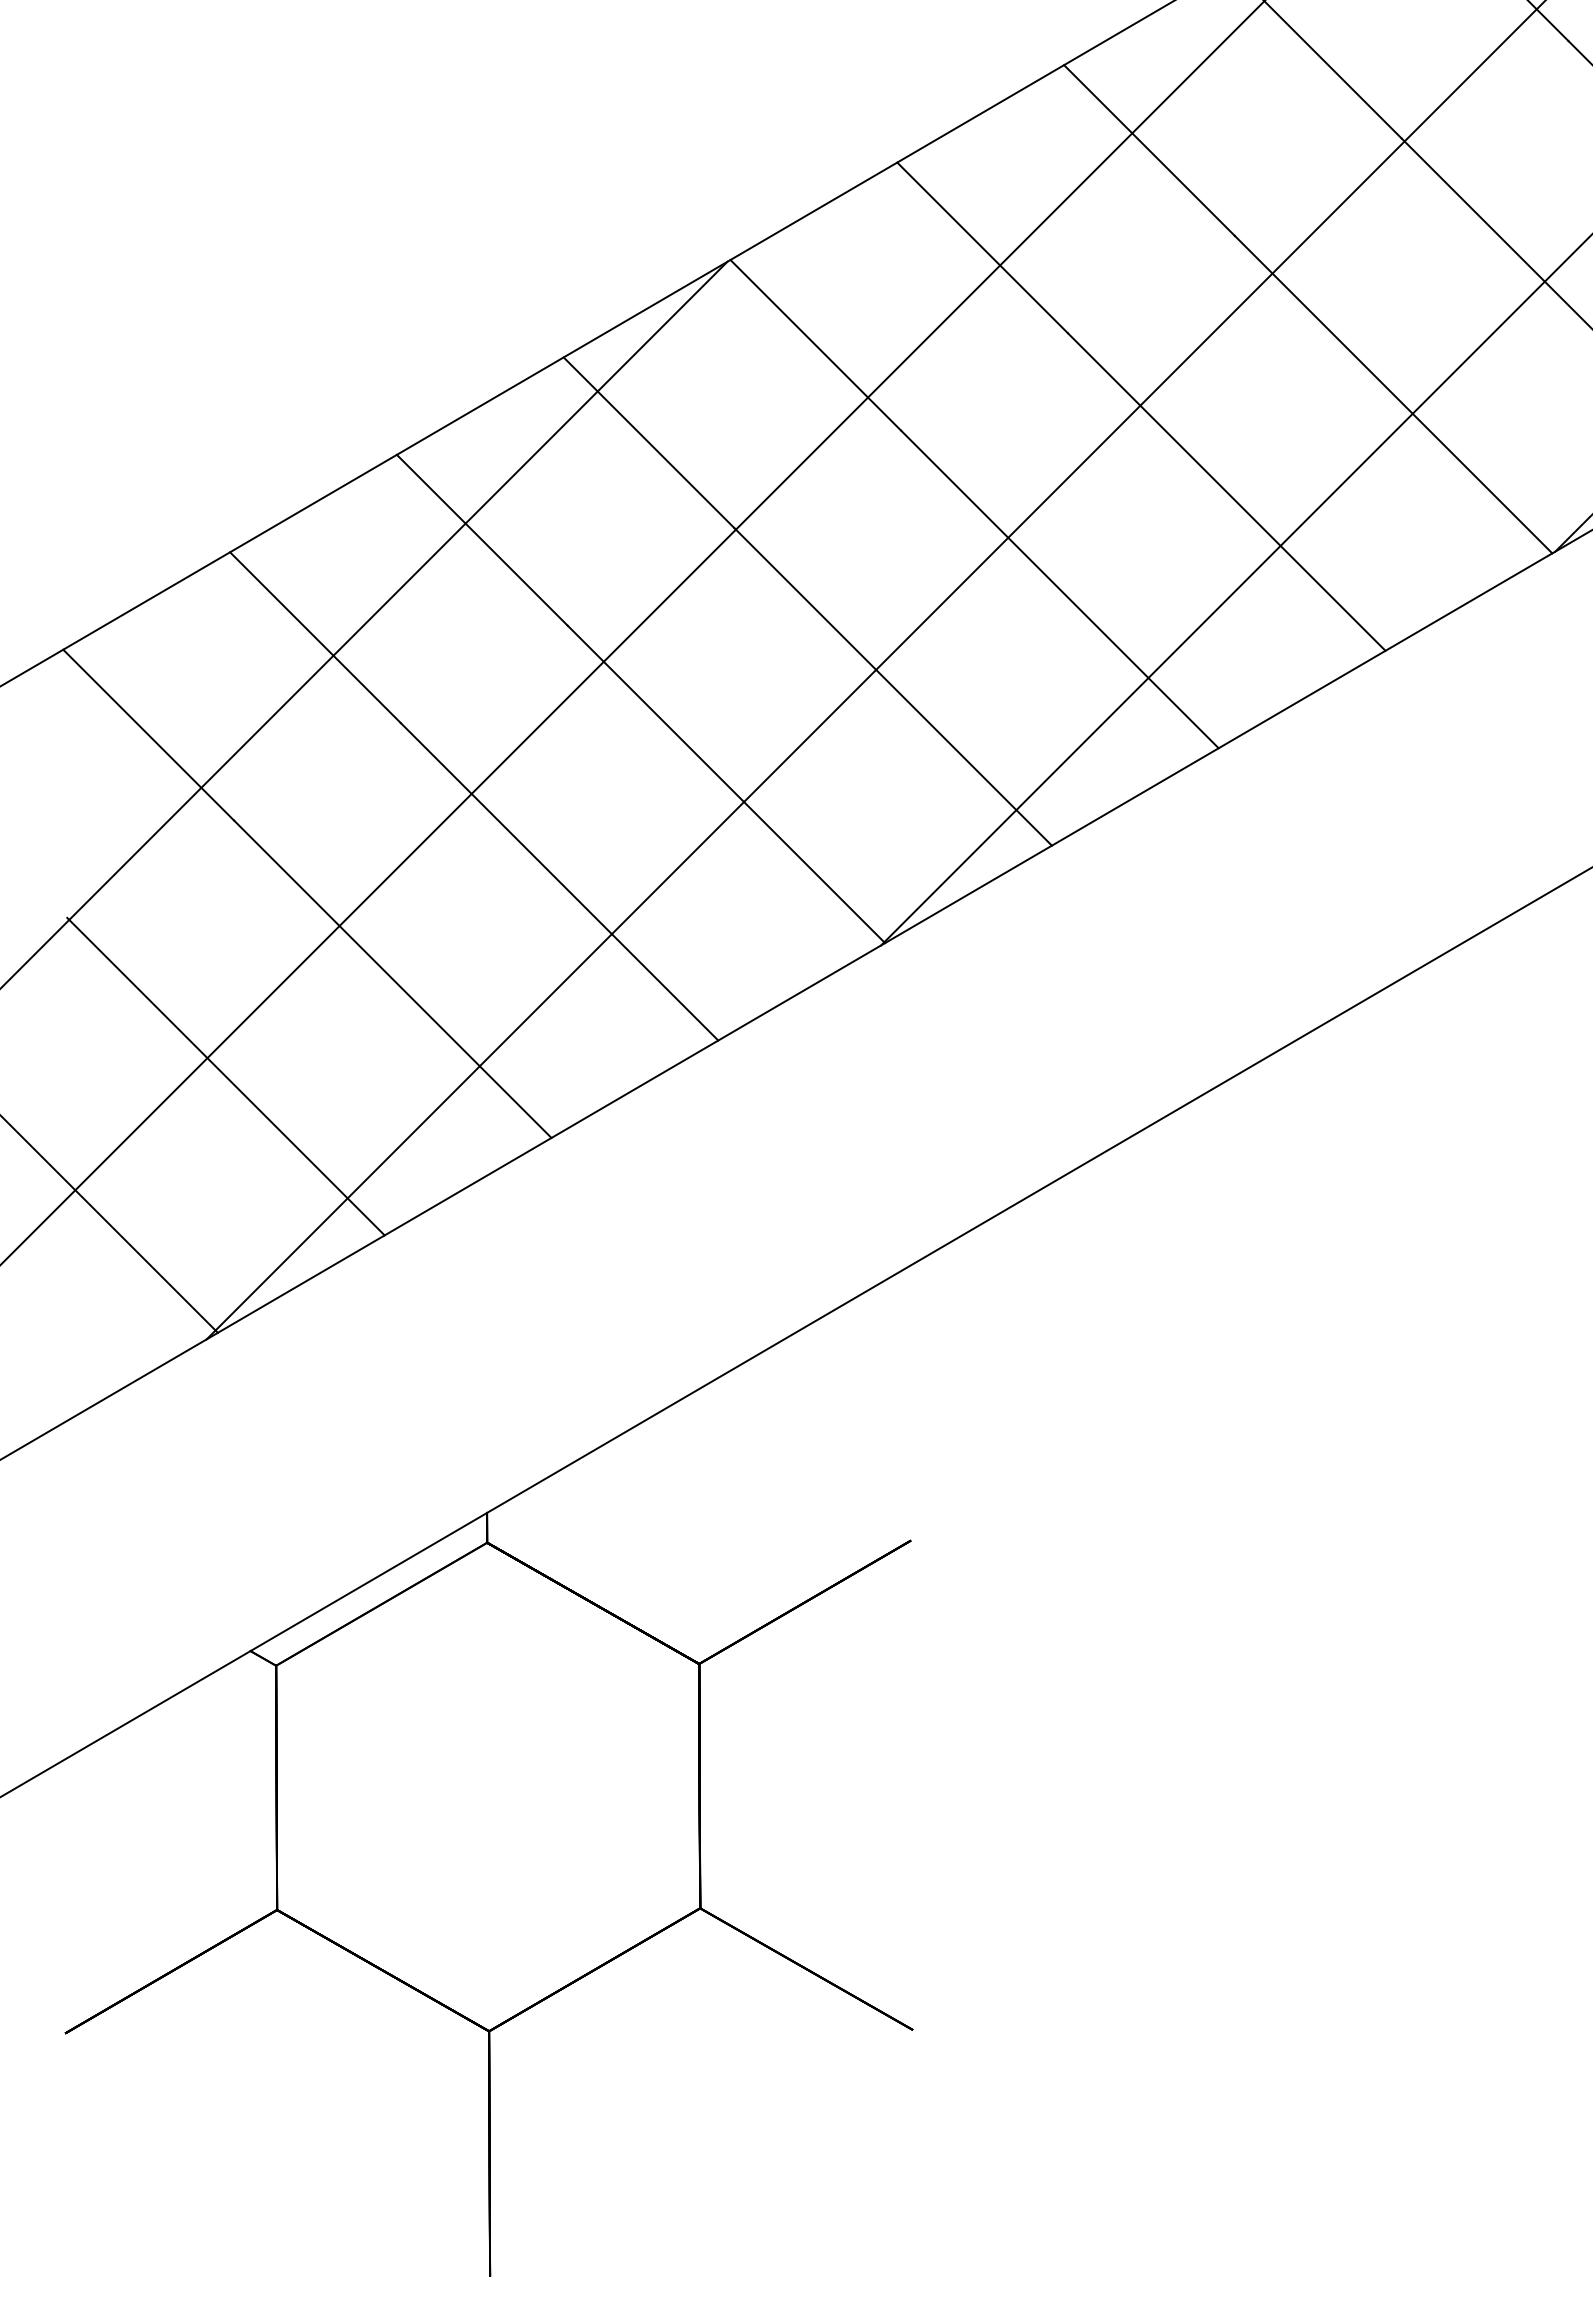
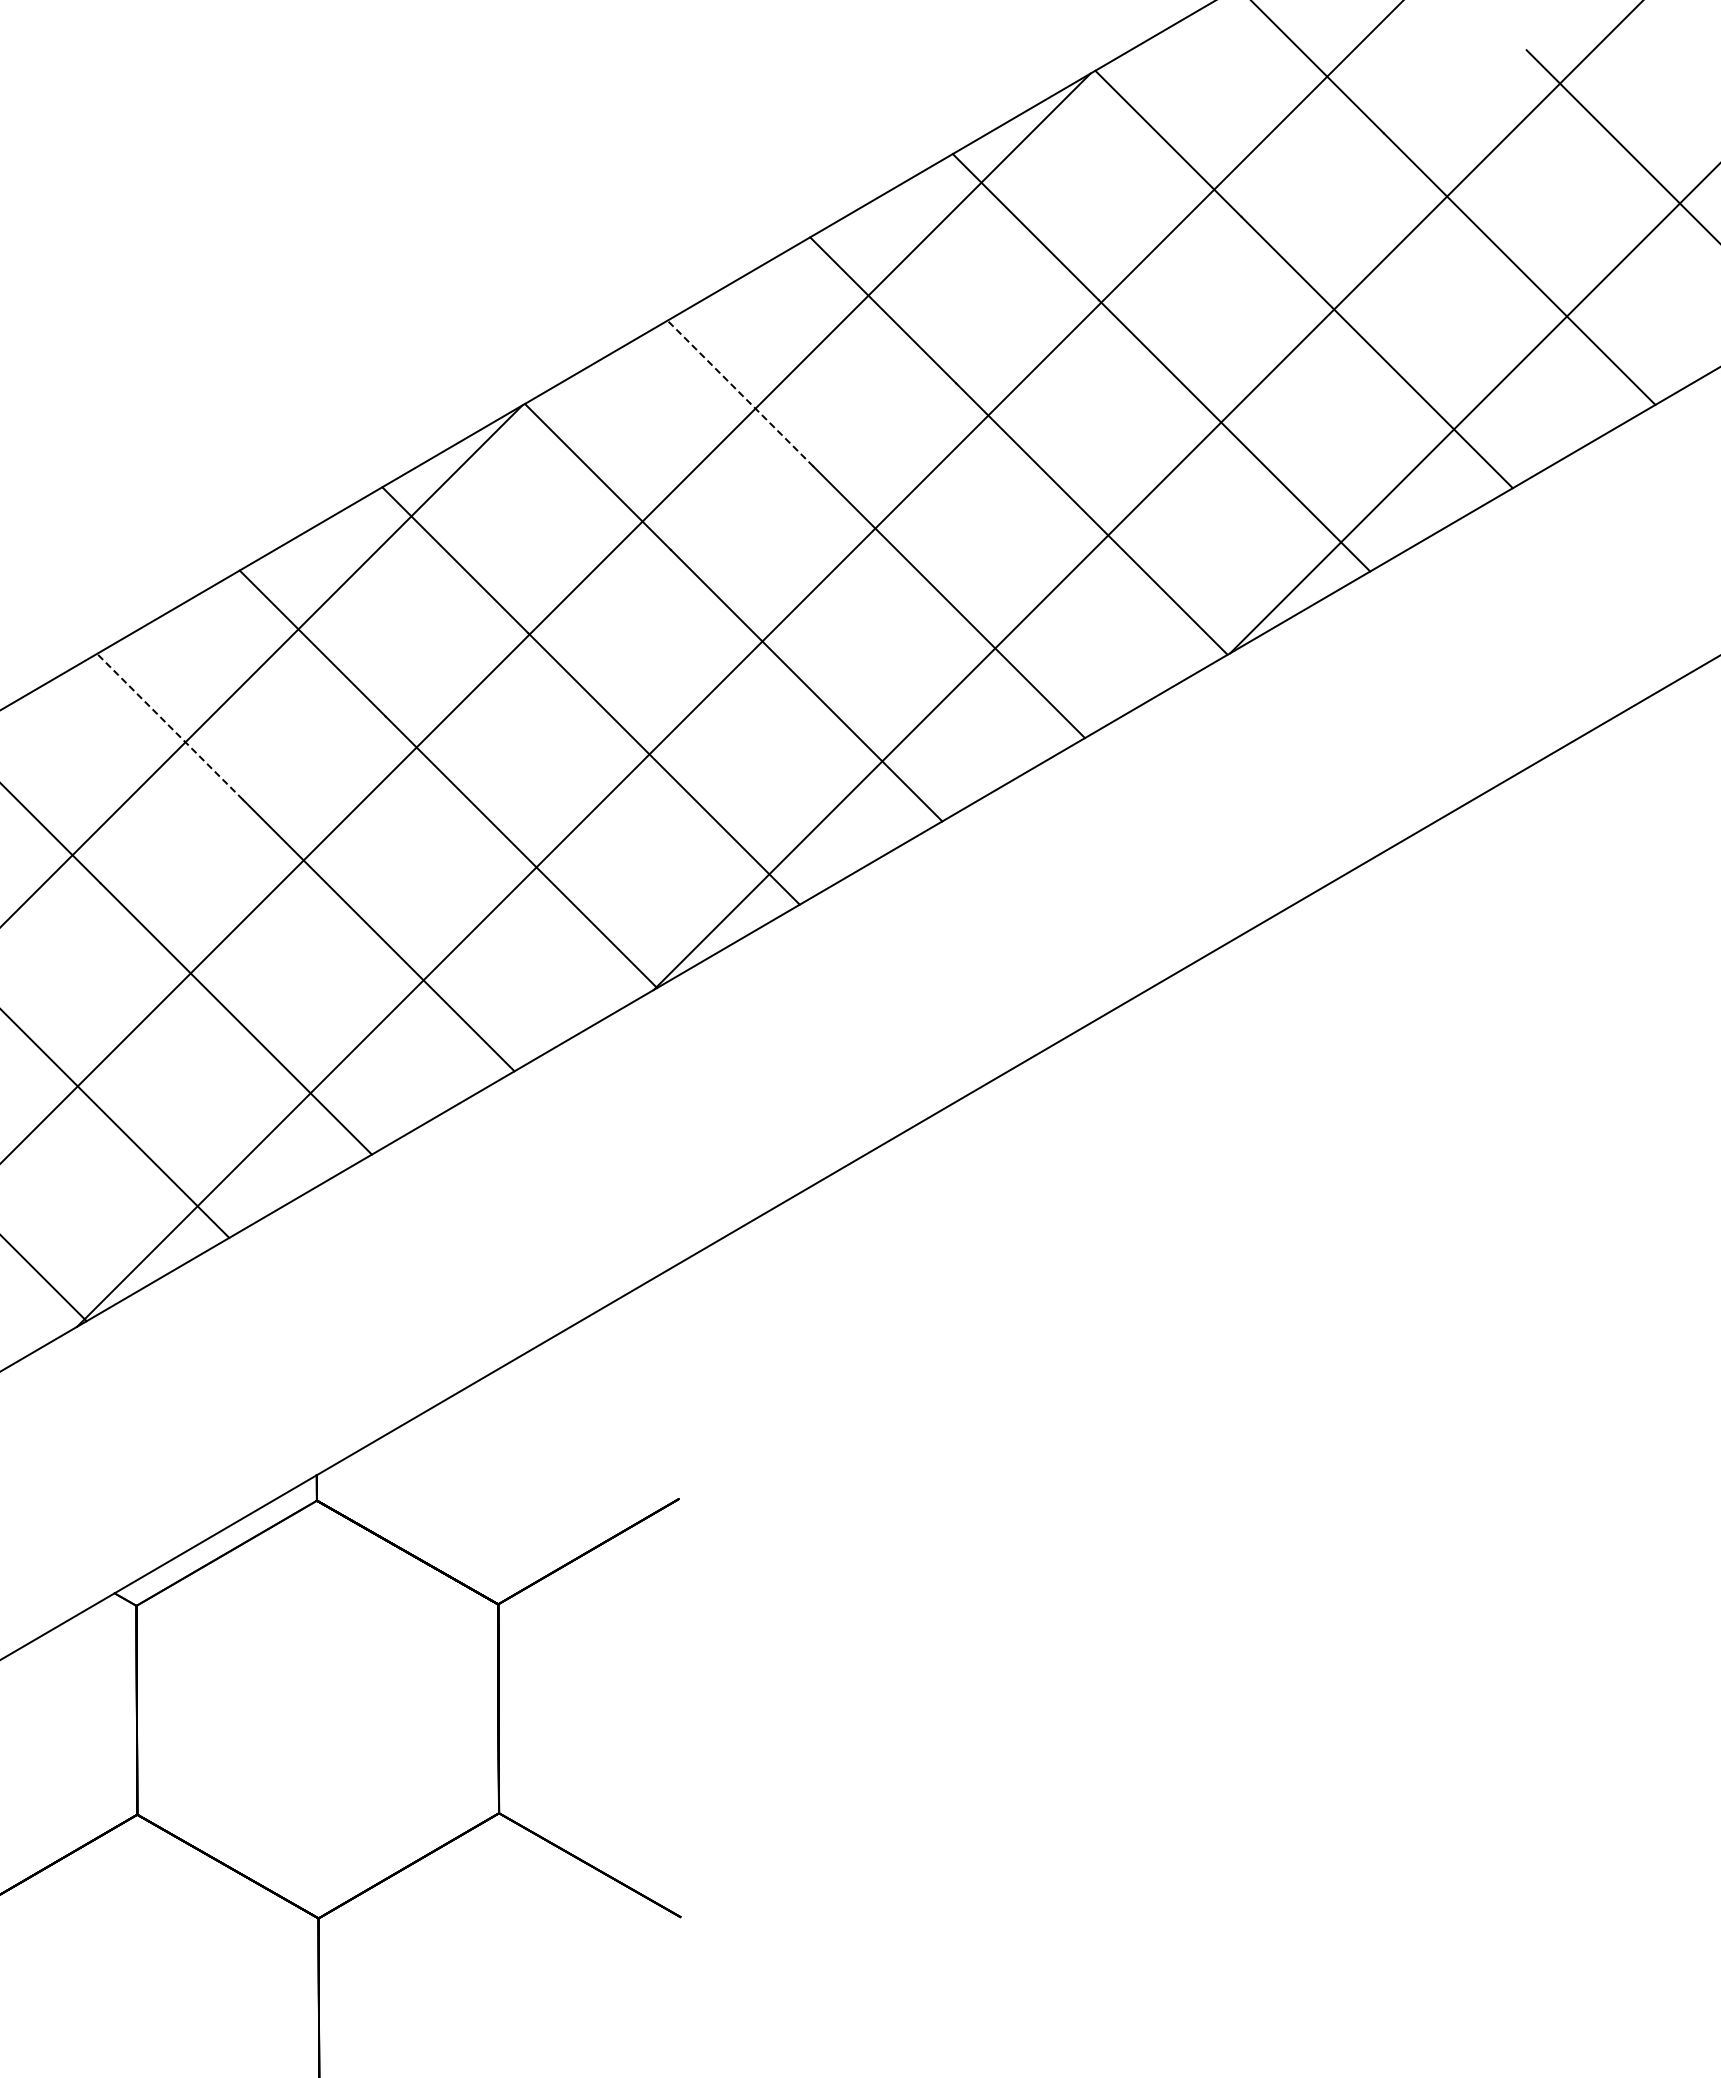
line: (982, 247) -> (740, 393), solid -> dashed
line: (314, 637) -> (169, 726), solid -> dashed

